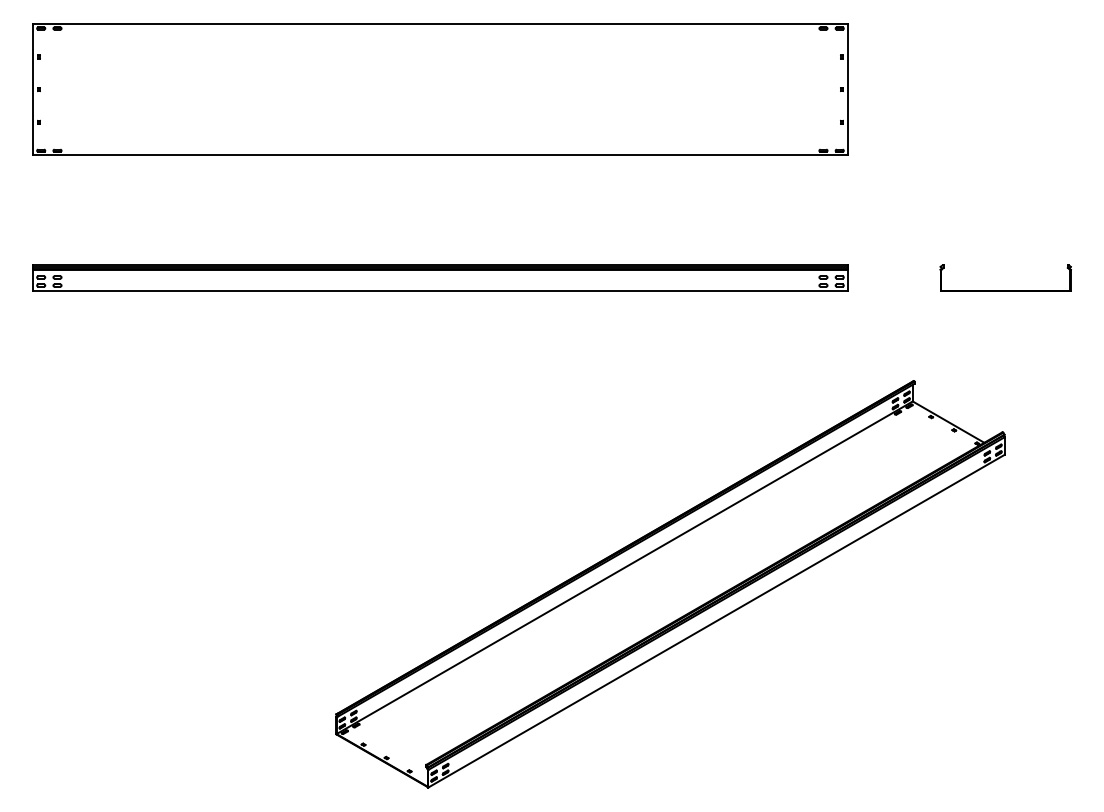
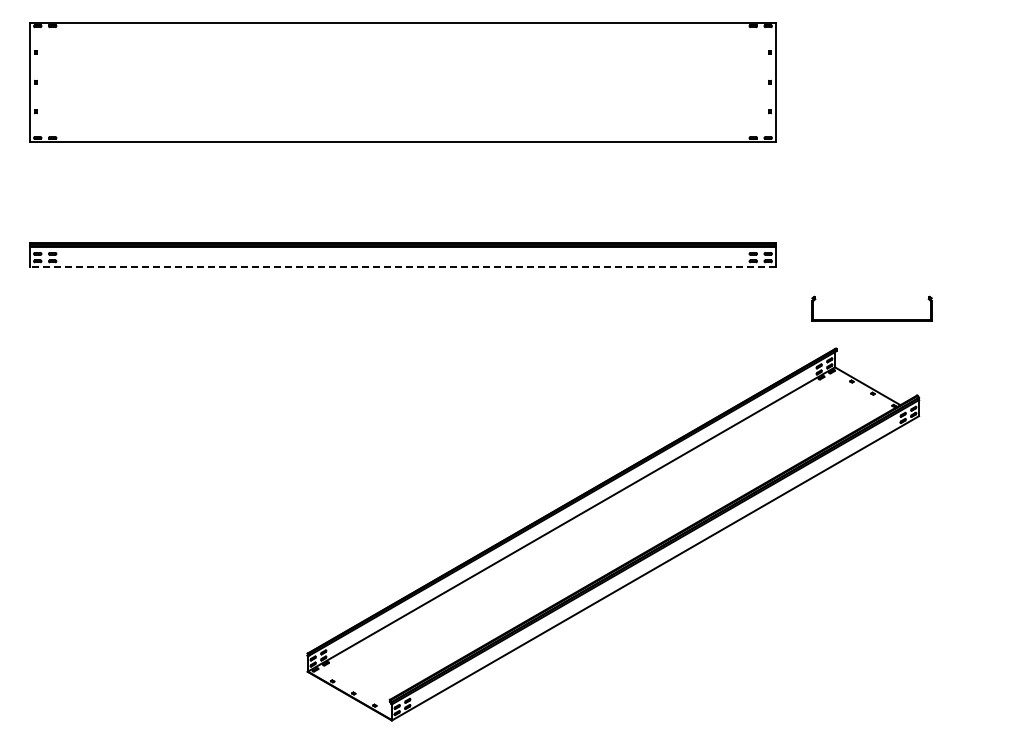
part: (1005, 290) -> (871, 319), moved
line: (439, 291) -> (402, 266), solid -> dashed

